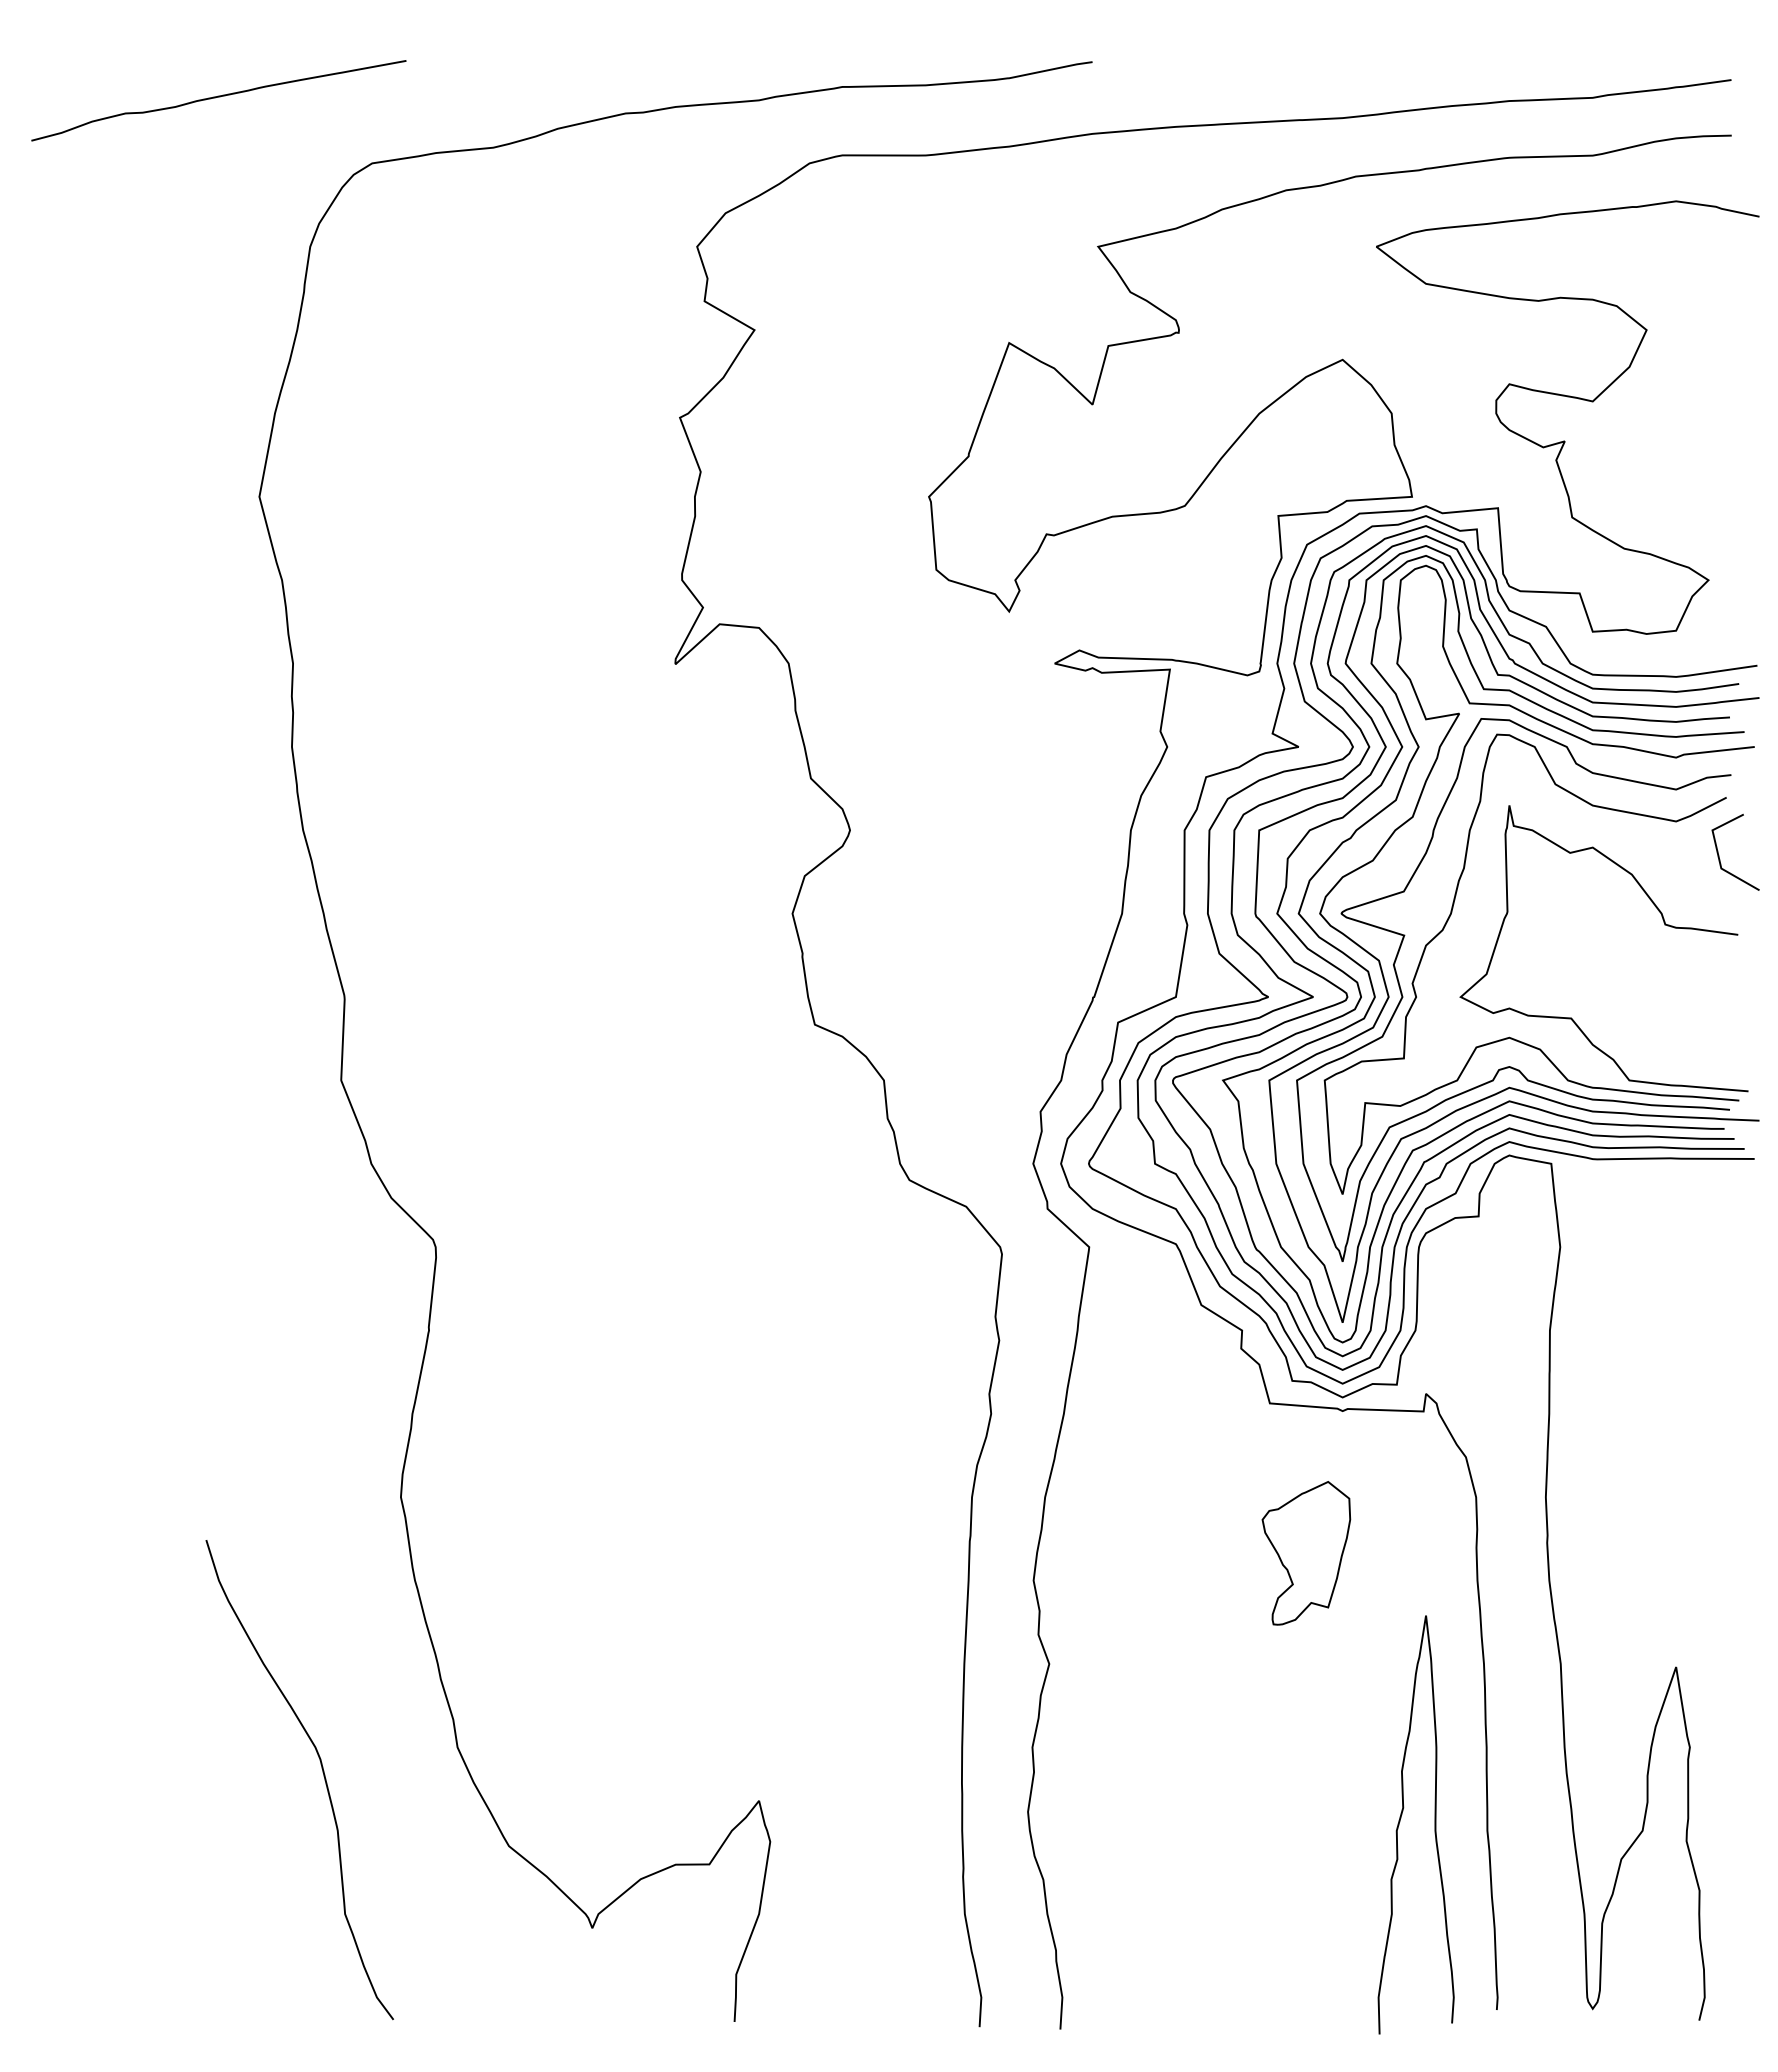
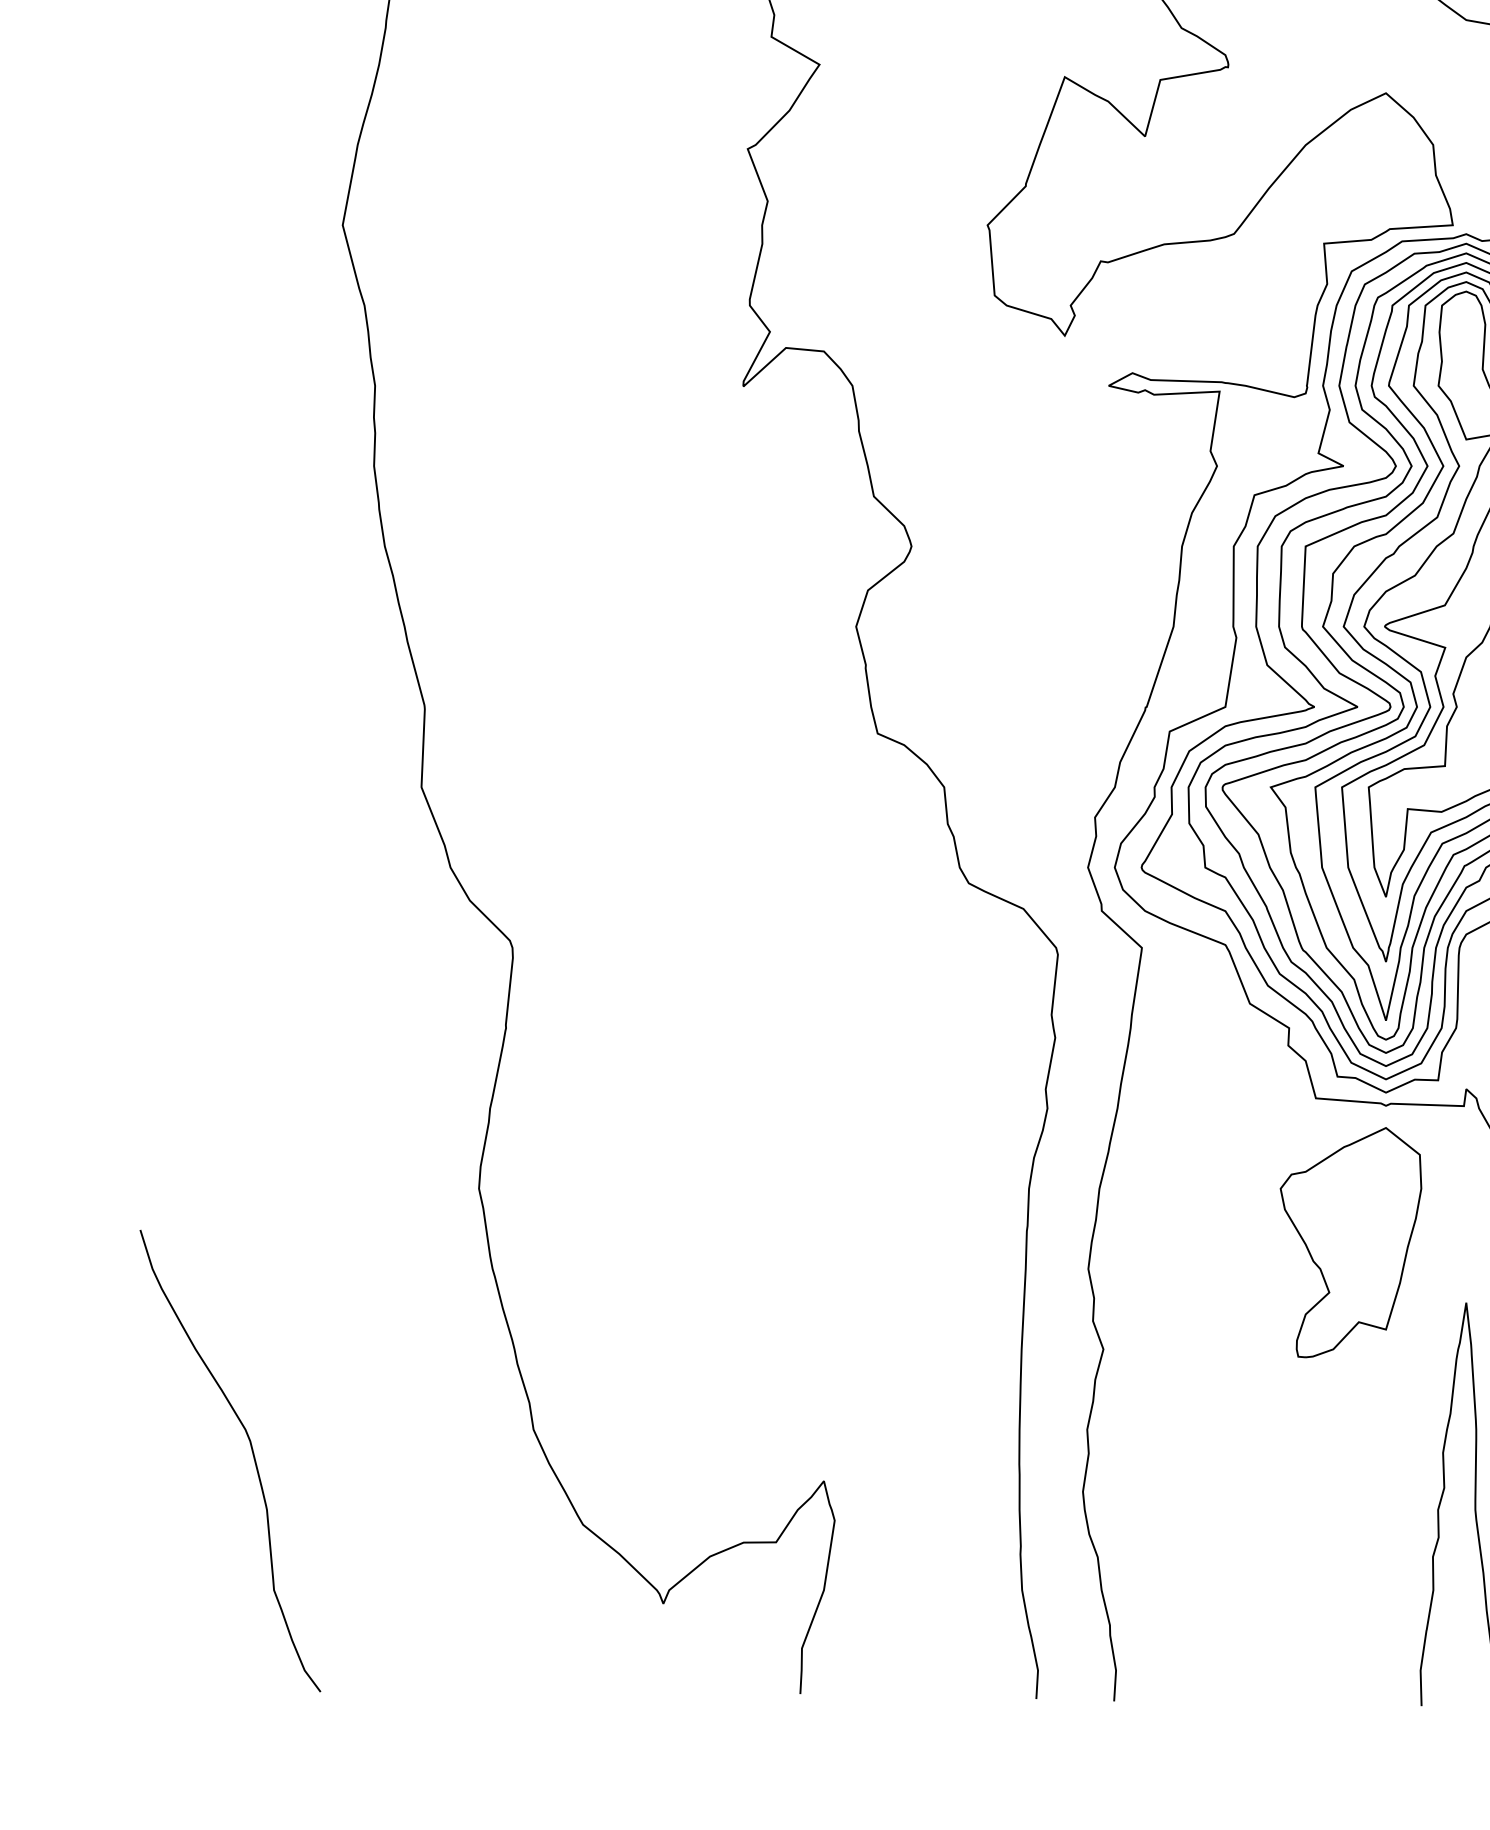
part: (1306, 1553) -> (1351, 1242), size x1.67
curve: (323, 1776) -> (253, 1457), moved

